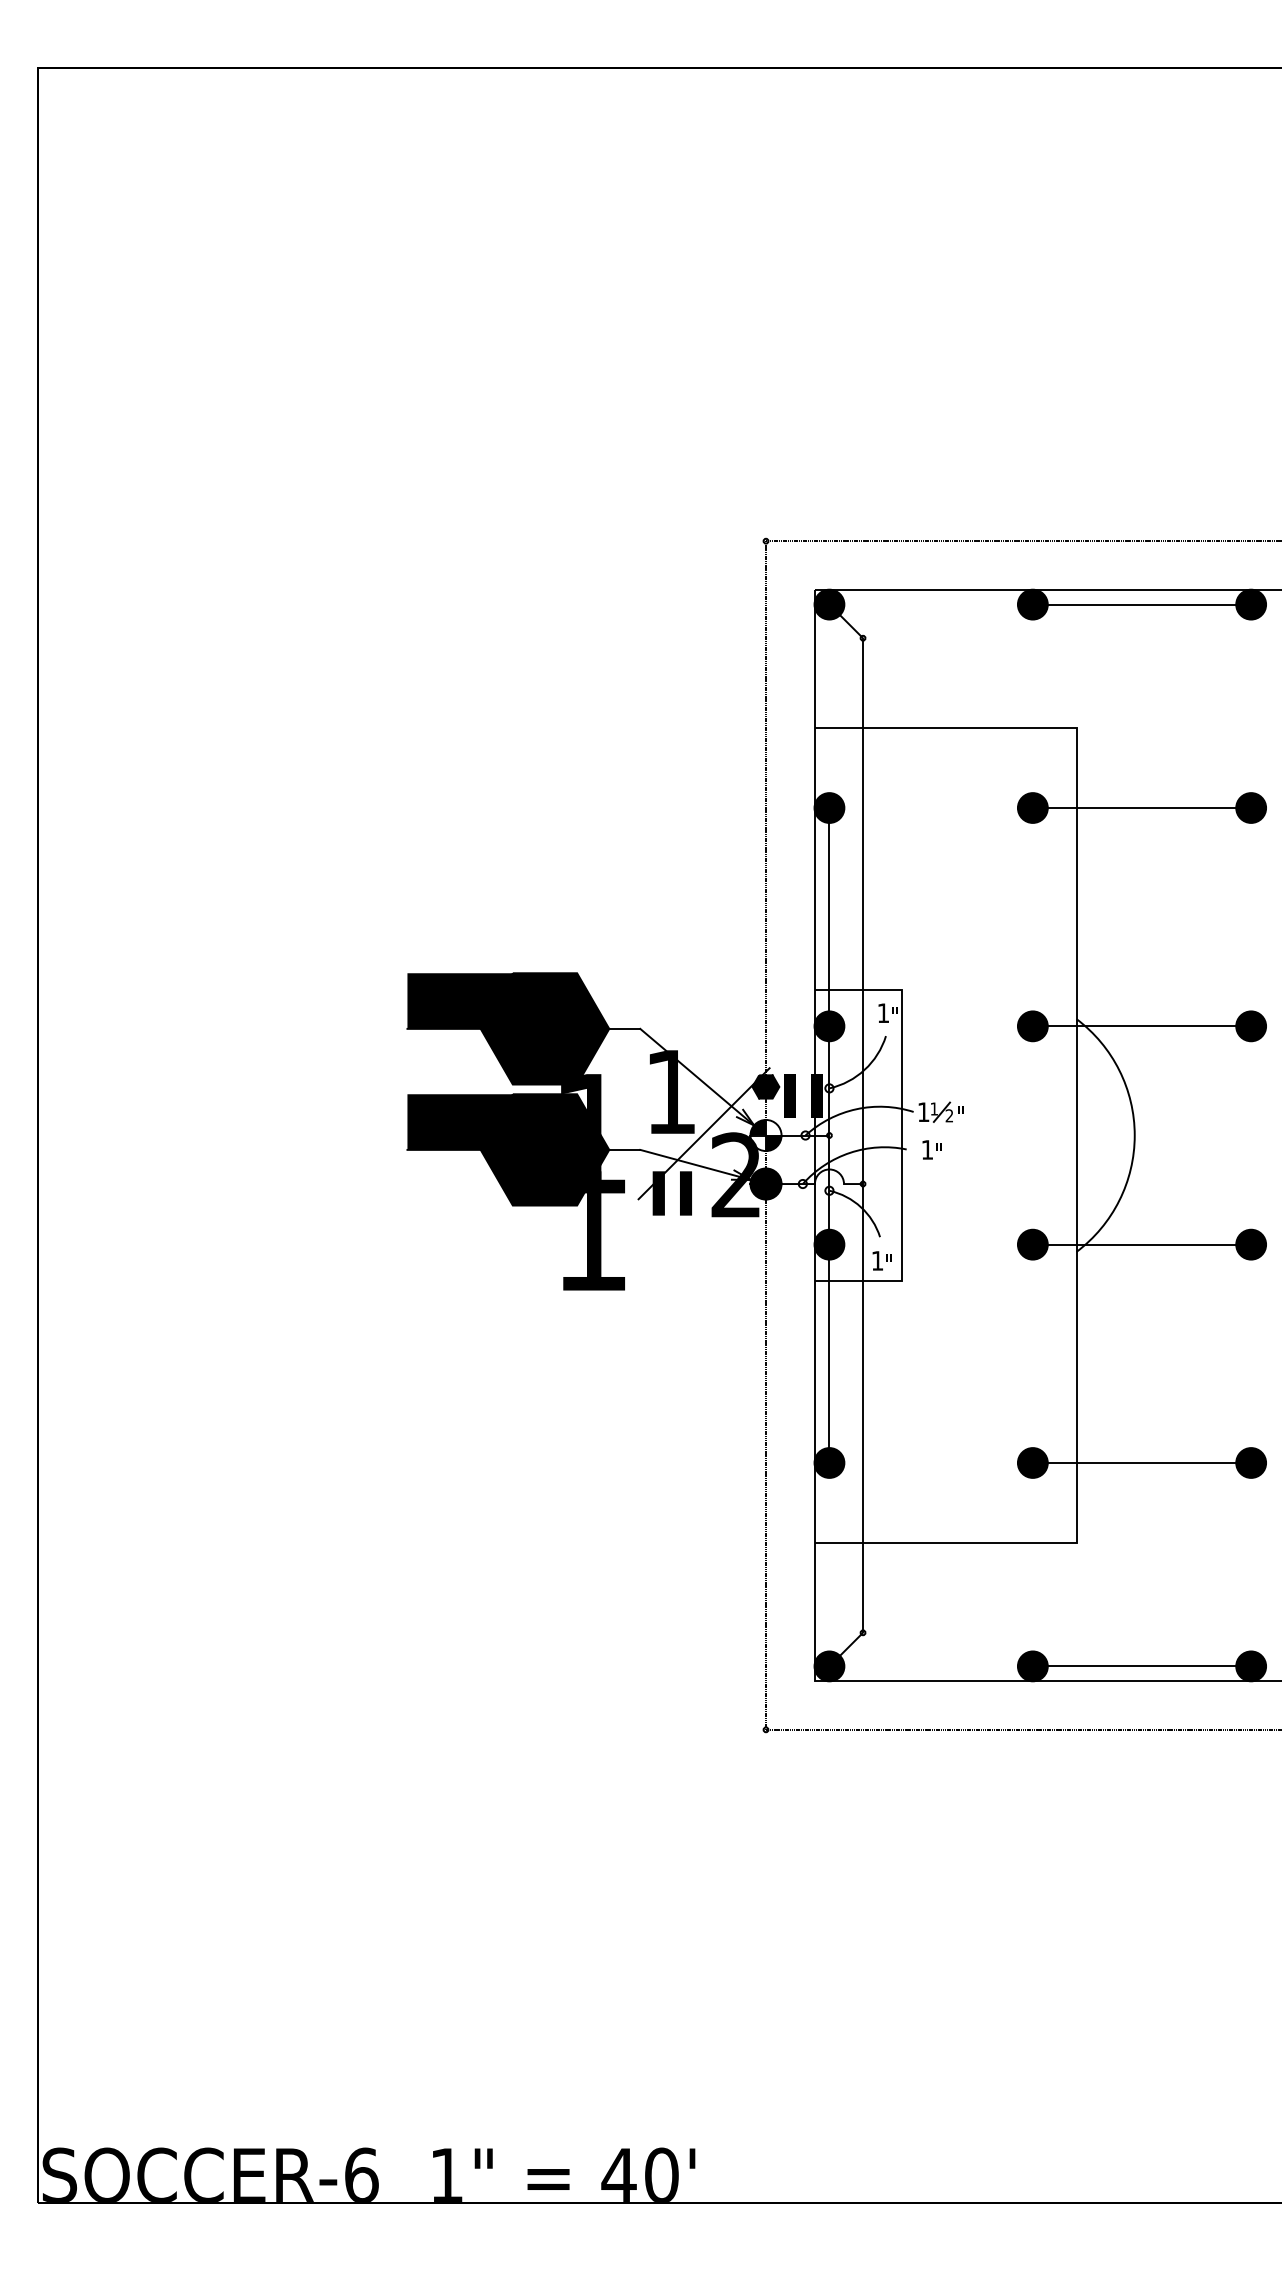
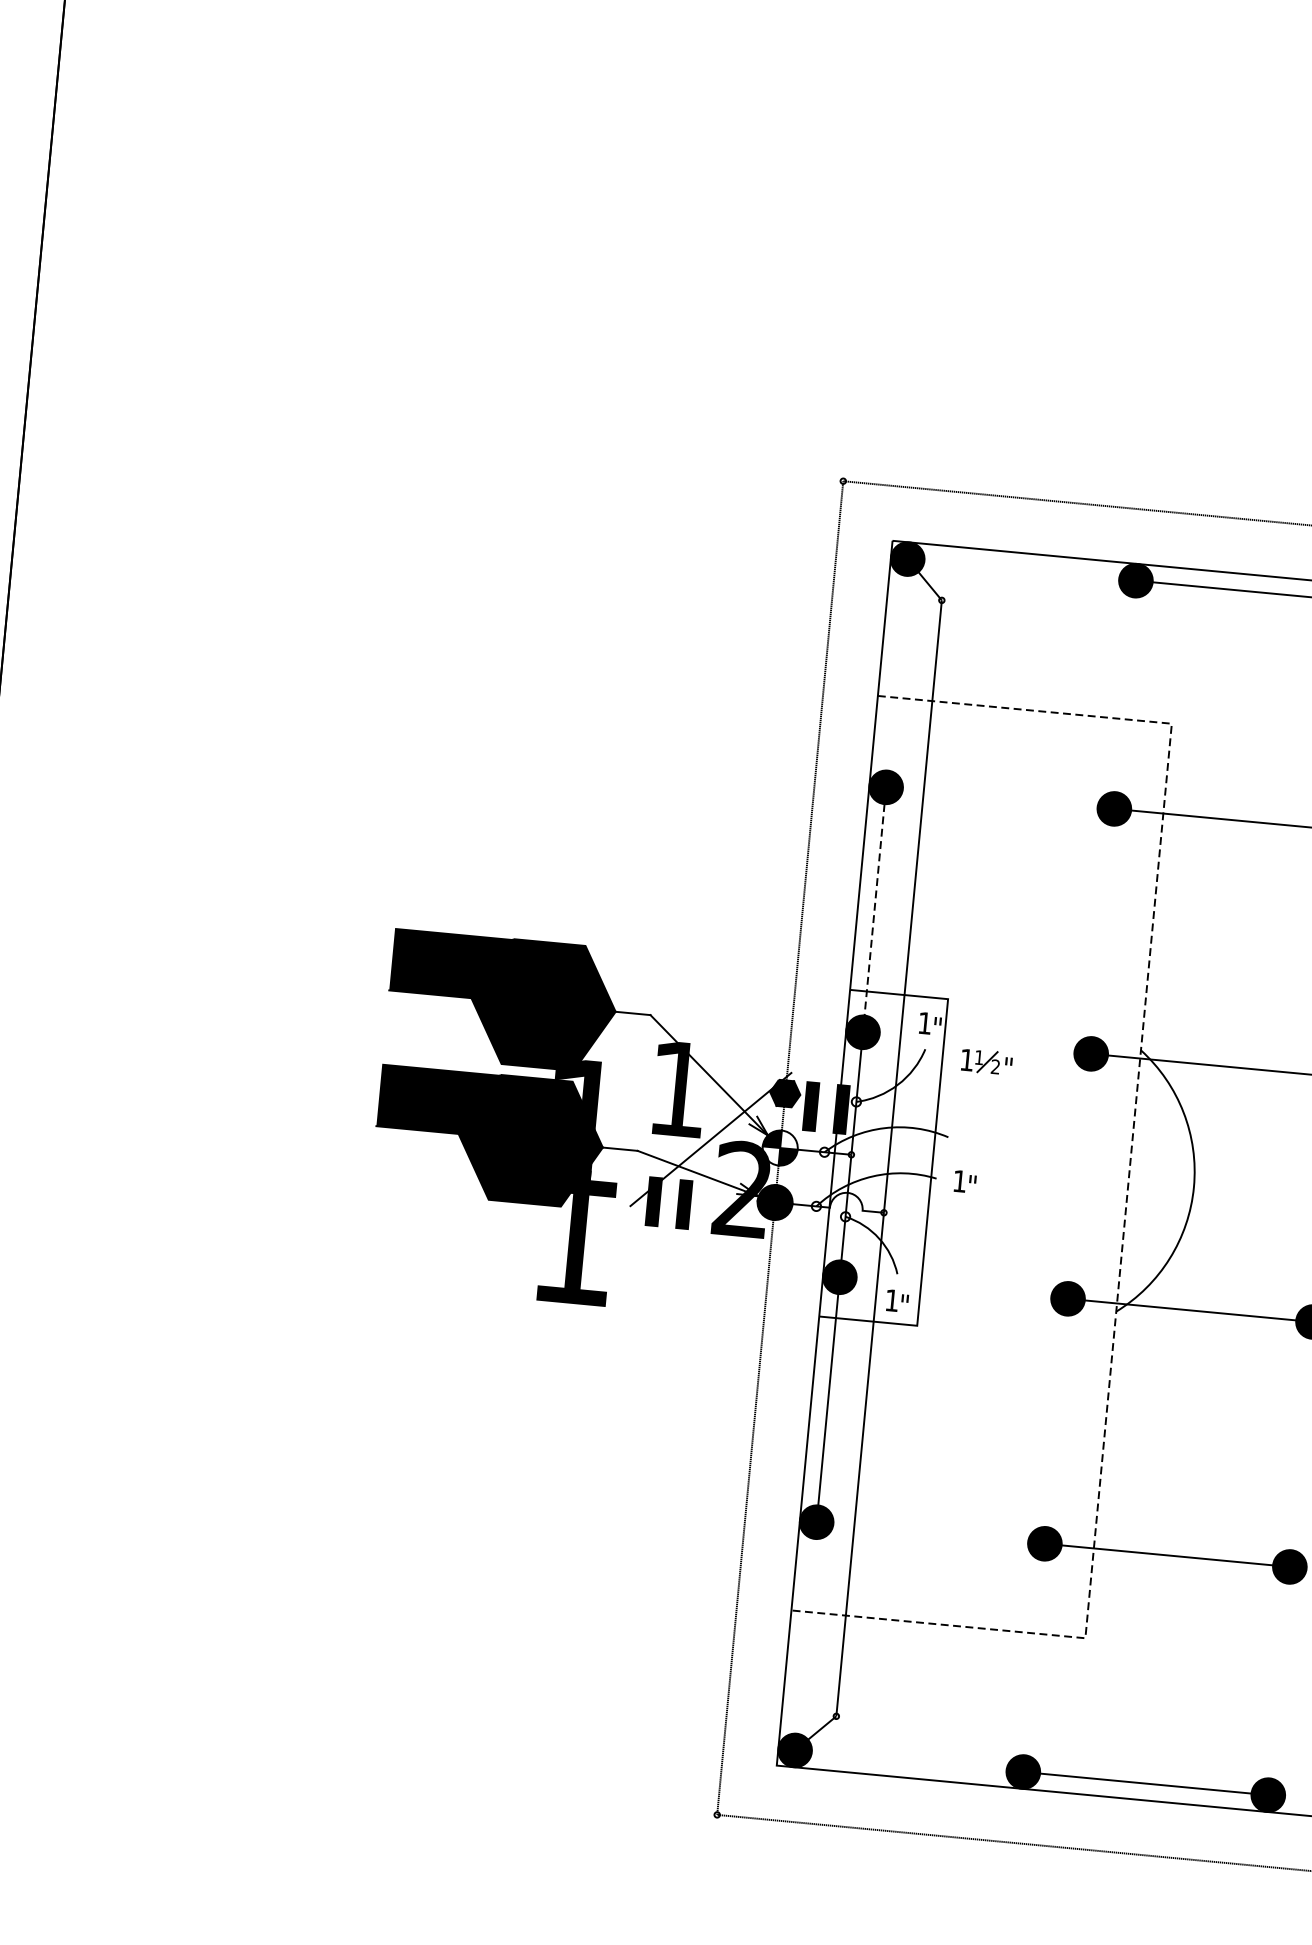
line: (829, 917) -> (874, 910), solid -> dashed
part: (940, 1111) -> (985, 1061), moved
line: (1076, 1135) -> (1128, 1180), solid -> dashed

